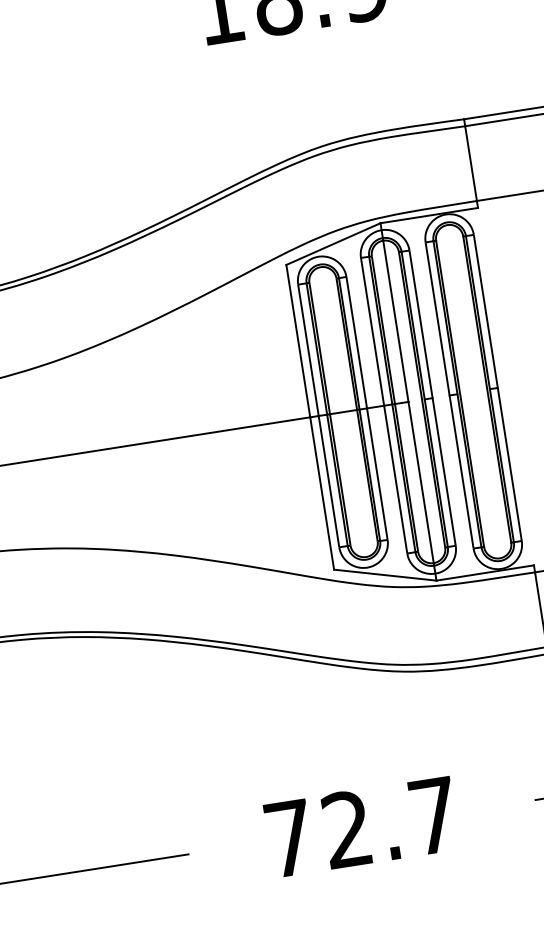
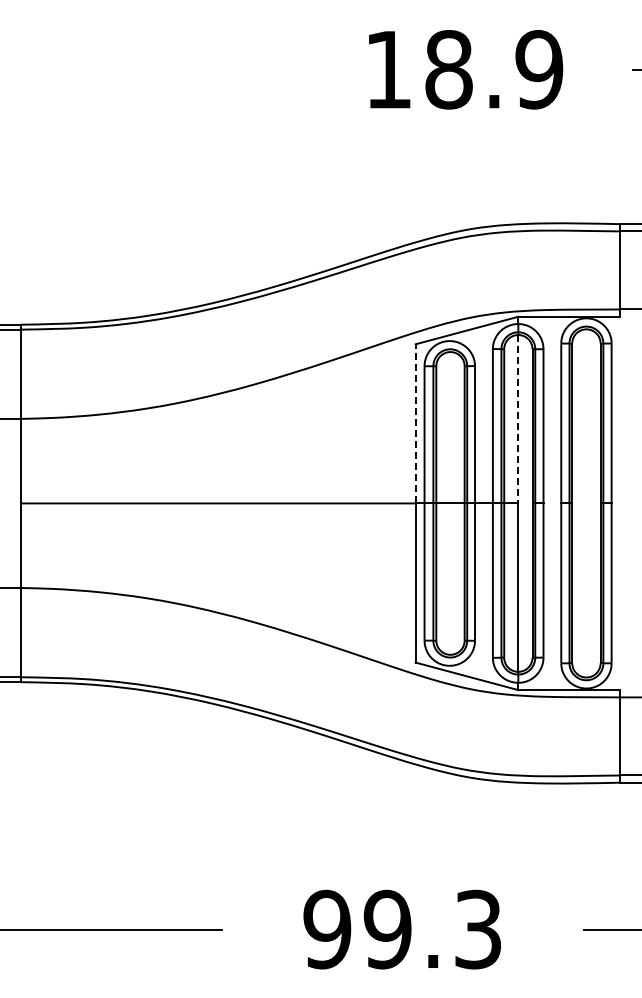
line: (396, 321) -> (518, 419), solid -> dashed
line: (298, 340) -> (415, 423), solid -> dashed
text: (361, 827) -> (402, 929), 72.7 -> 99.3

